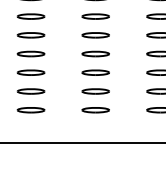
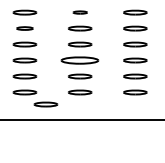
part: (96, 16) -> (80, 12), size x0.6
part: (30, 35) -> (24, 28), size x0.7
part: (96, 72) -> (80, 60), size x1.6
part: (55, 124) -> (45, 104), added

